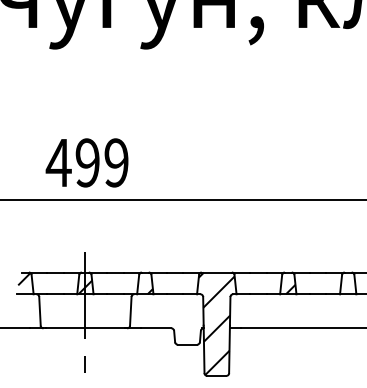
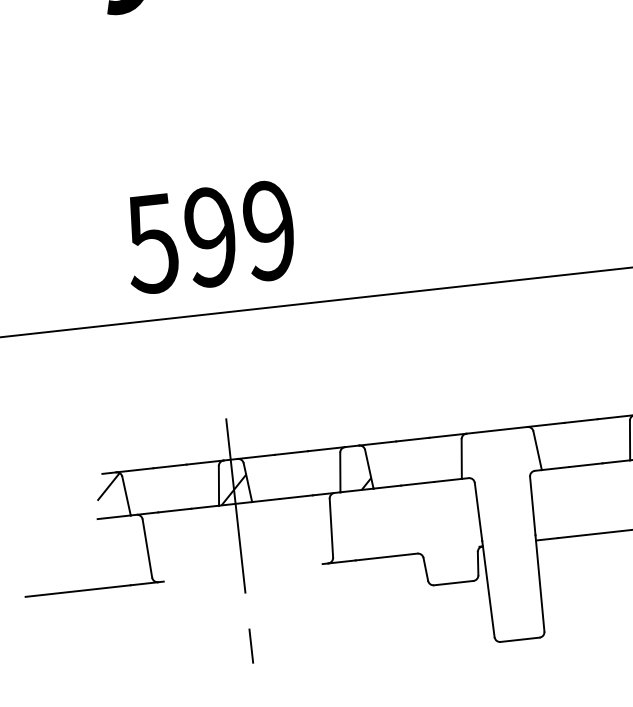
text: (58, 163) -> (151, 244), 499 -> 599
hatch: (216, 323) -> (507, 533), removed
line: (85, 328) -> (243, 573), removed

